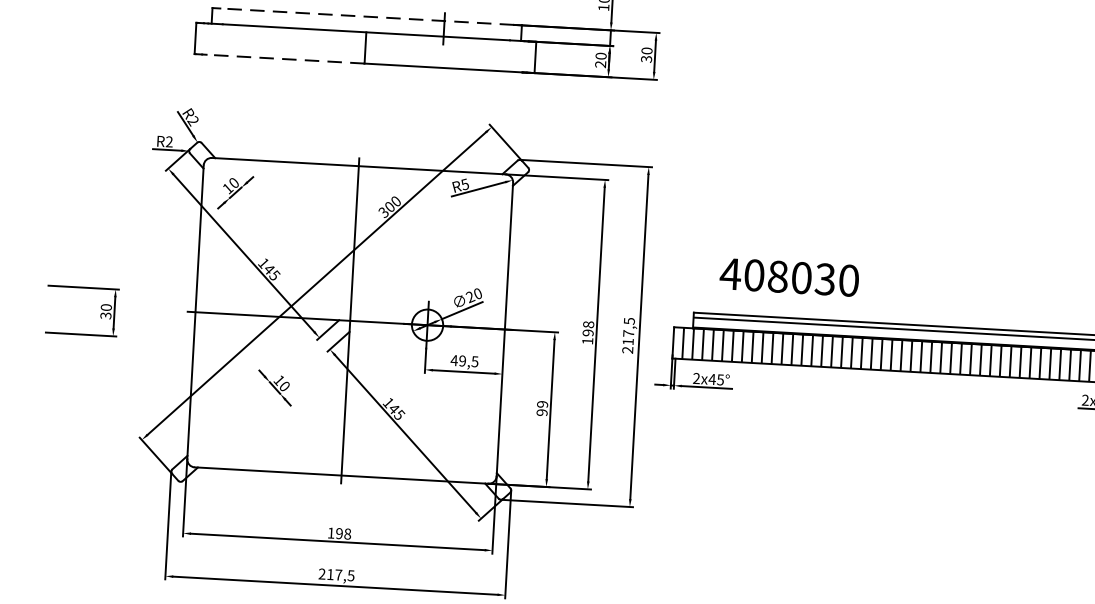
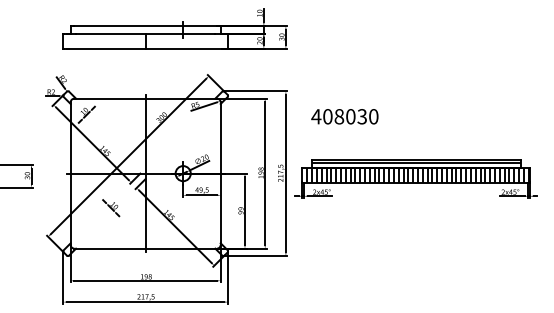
line: (366, 17) -> (145, 26), dashed -> solid
line: (283, 58) -> (106, 48), dashed -> solid
text: (788, 276) -> (344, 116), moved

